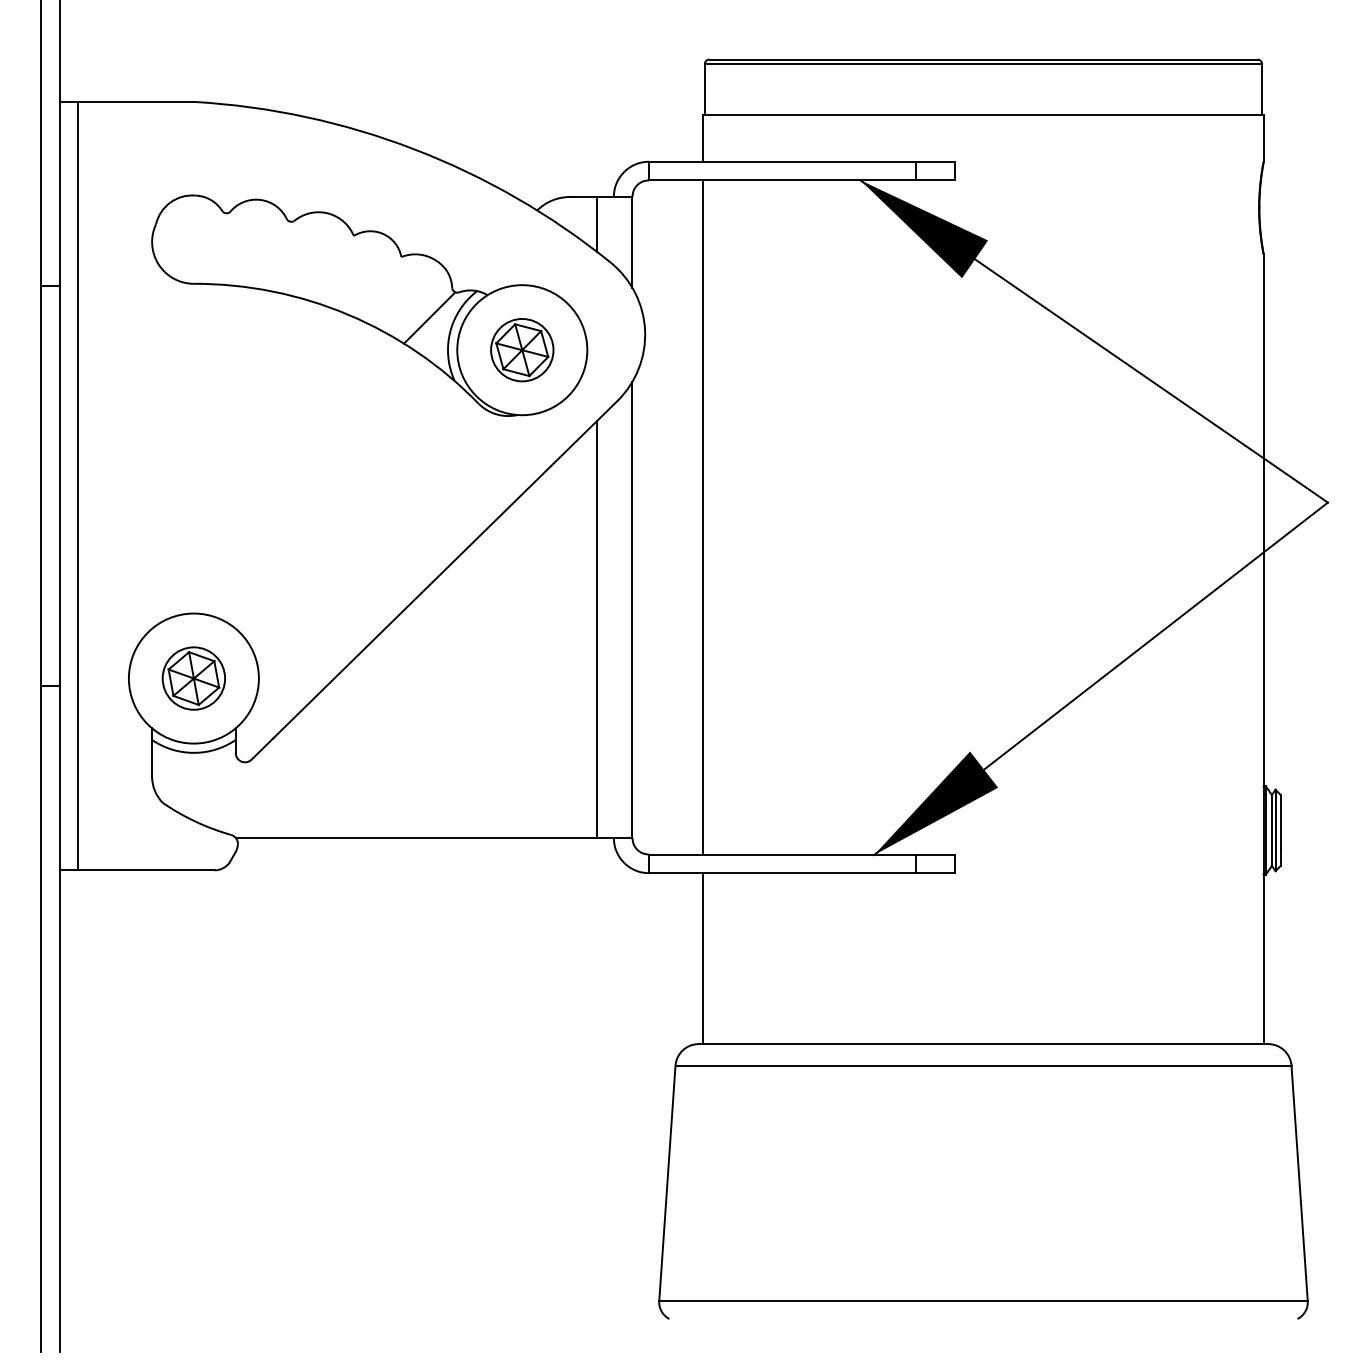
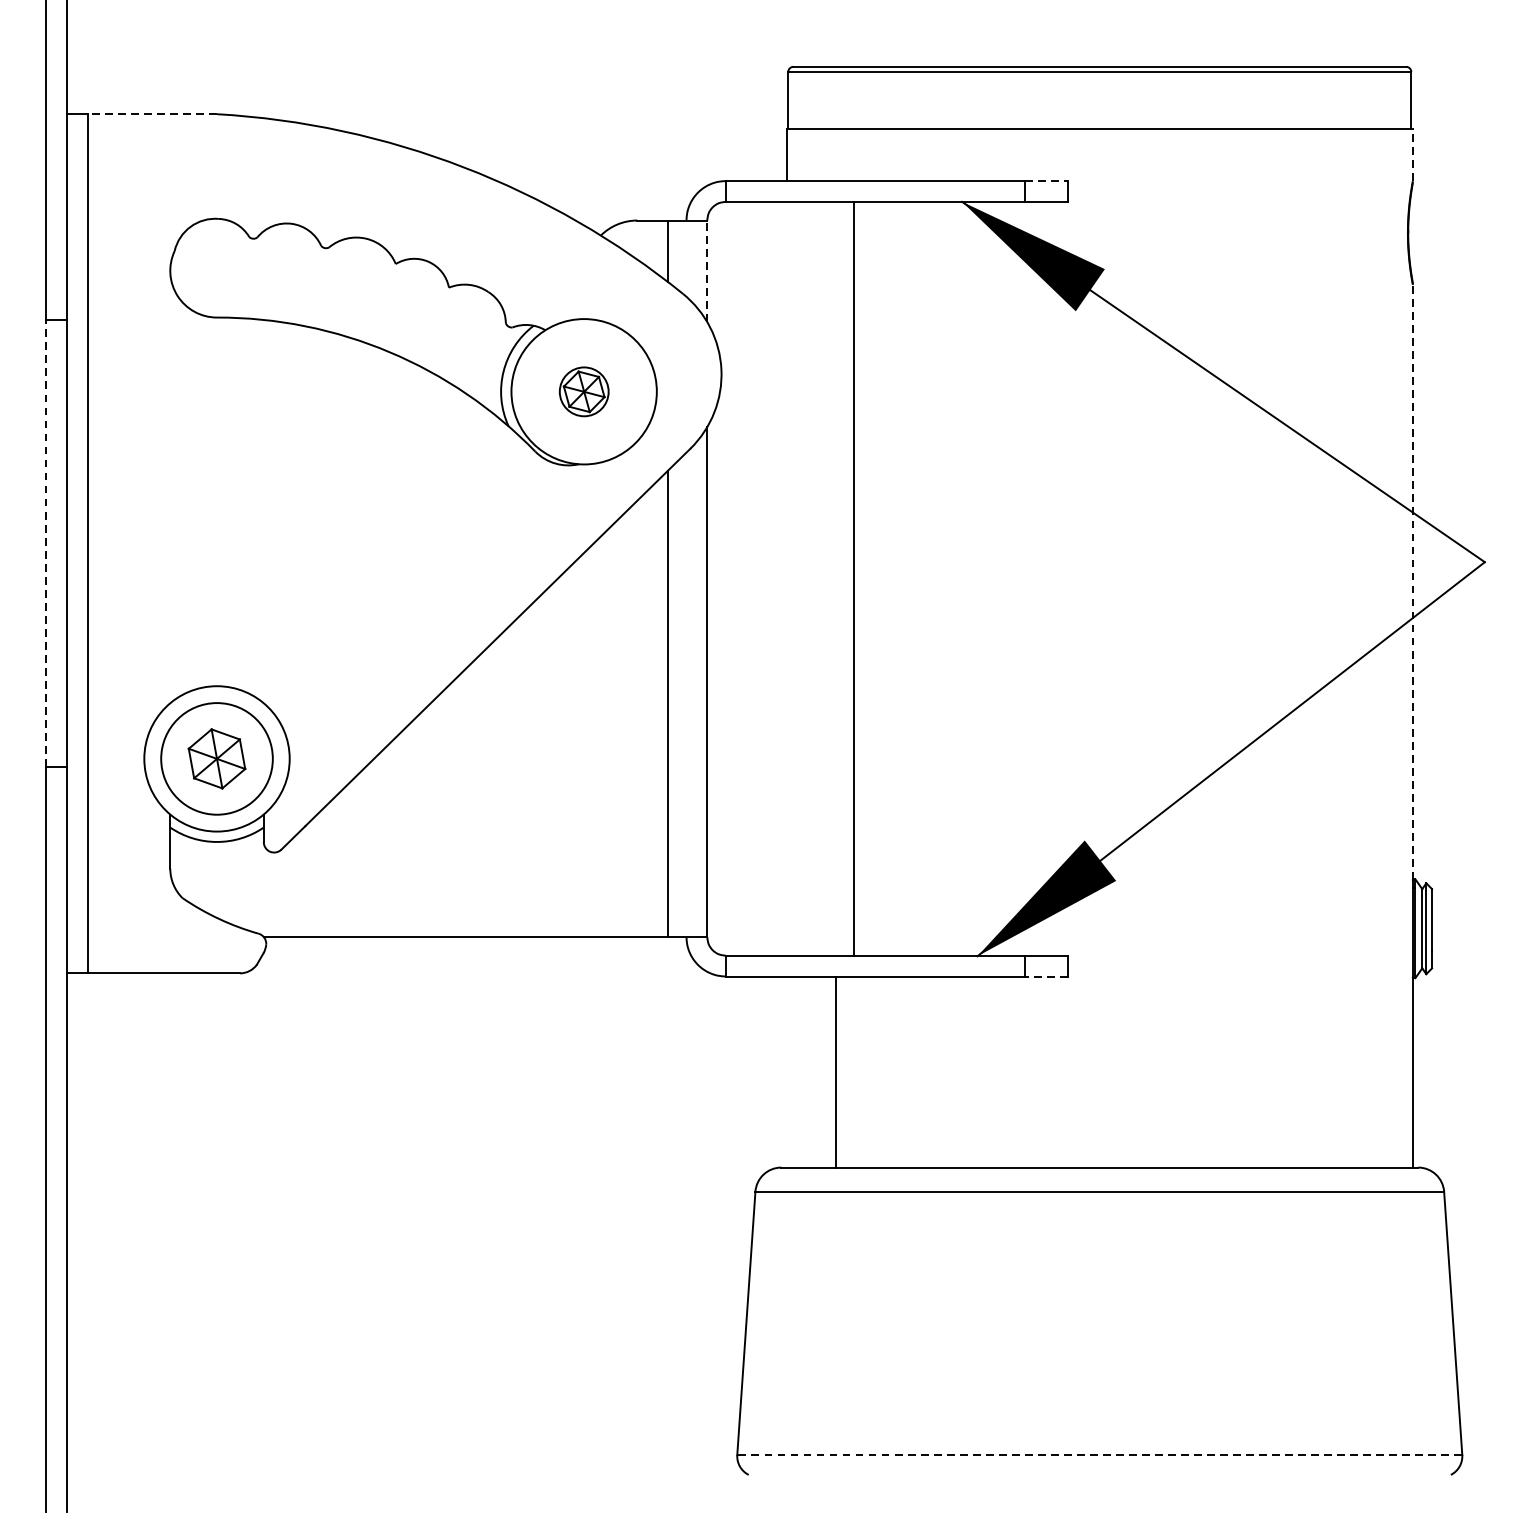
line: (136, 101) -> (152, 113), solid -> dashed
line: (1263, 138) -> (1412, 155), solid -> dashed
line: (936, 161) -> (1047, 180), solid -> dashed
line: (632, 241) -> (707, 270), solid -> dashed
line: (429, 317) -> (480, 355), removed
part: (522, 350) -> (584, 392), size x0.7
line: (41, 485) -> (46, 543), solid -> dashed
line: (703, 517) -> (853, 578), moved
line: (1263, 520) -> (1412, 582), solid -> dashed
circle: (193, 678) -> (216, 758), size x1.6
line: (935, 873) -> (1046, 976), solid -> dashed
line: (703, 958) -> (835, 1071), moved
line: (983, 1301) -> (1099, 1455), solid -> dashed

